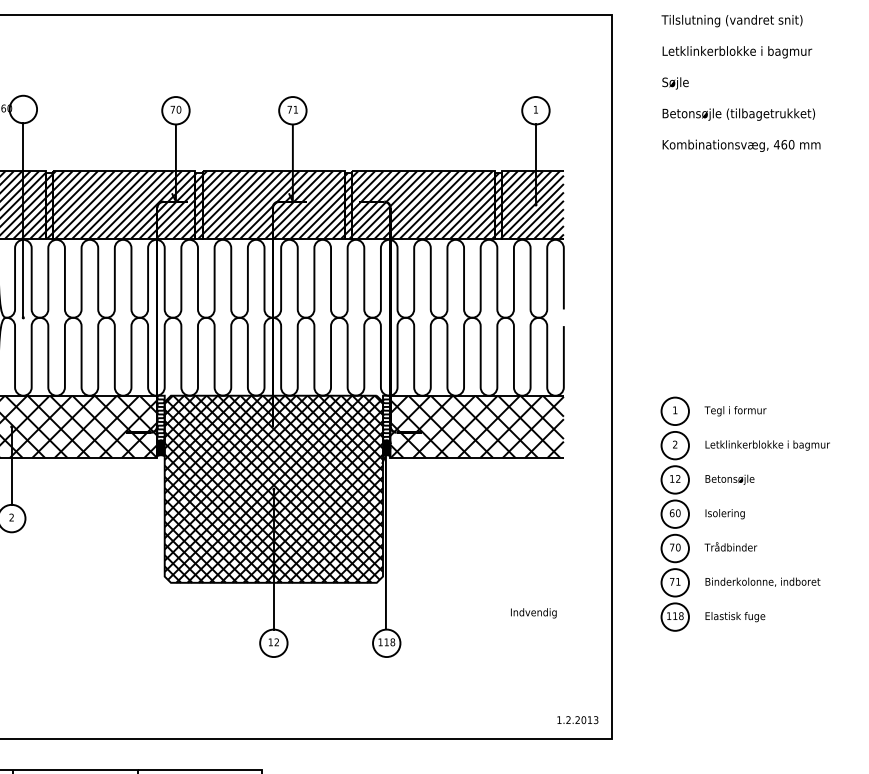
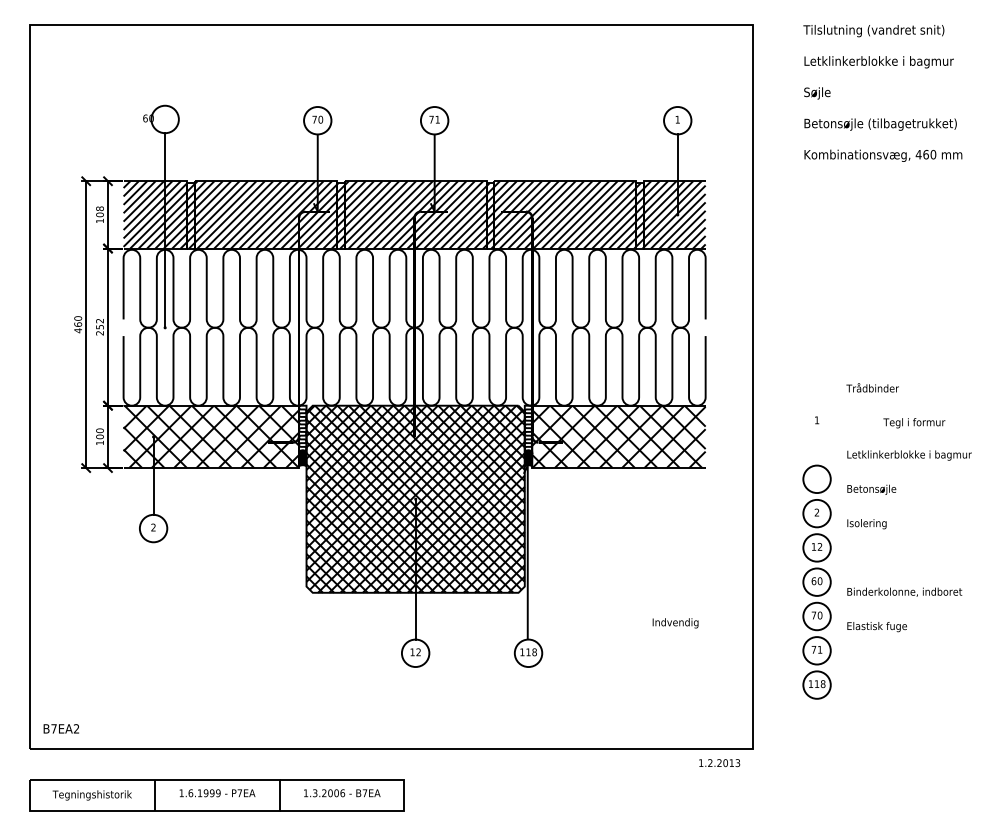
text: (735, 411) -> (914, 423), moved
part: (674, 513) -> (816, 581), moved
text: (730, 546) -> (872, 387), moved
text: (577, 720) -> (719, 763), moved

